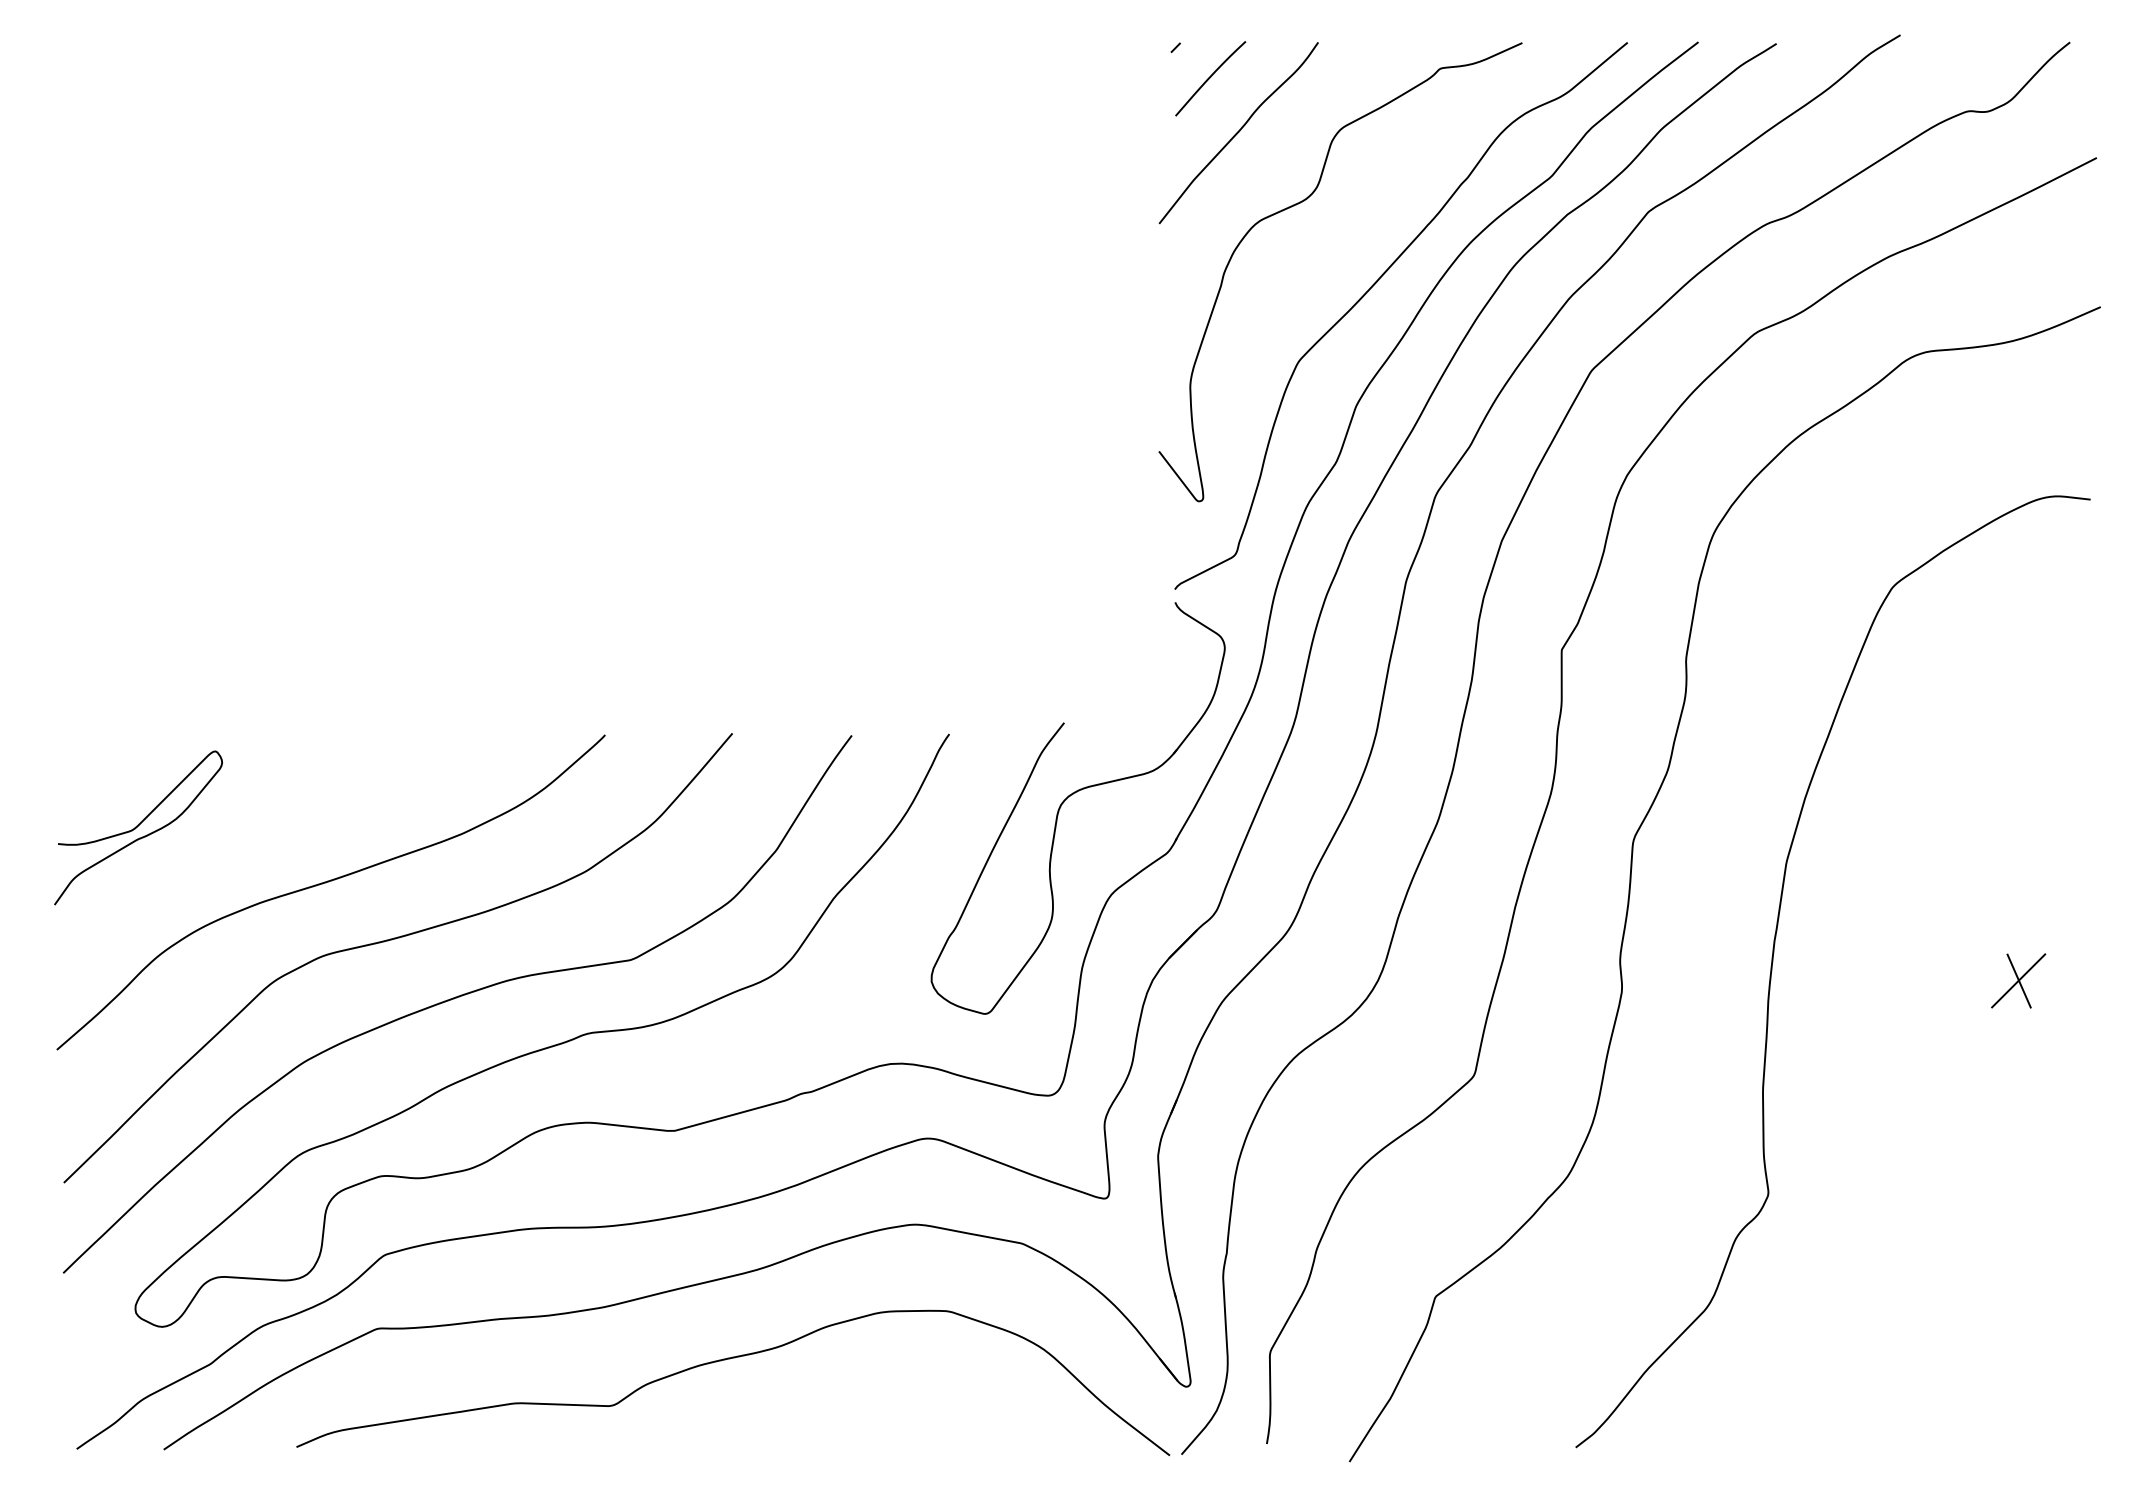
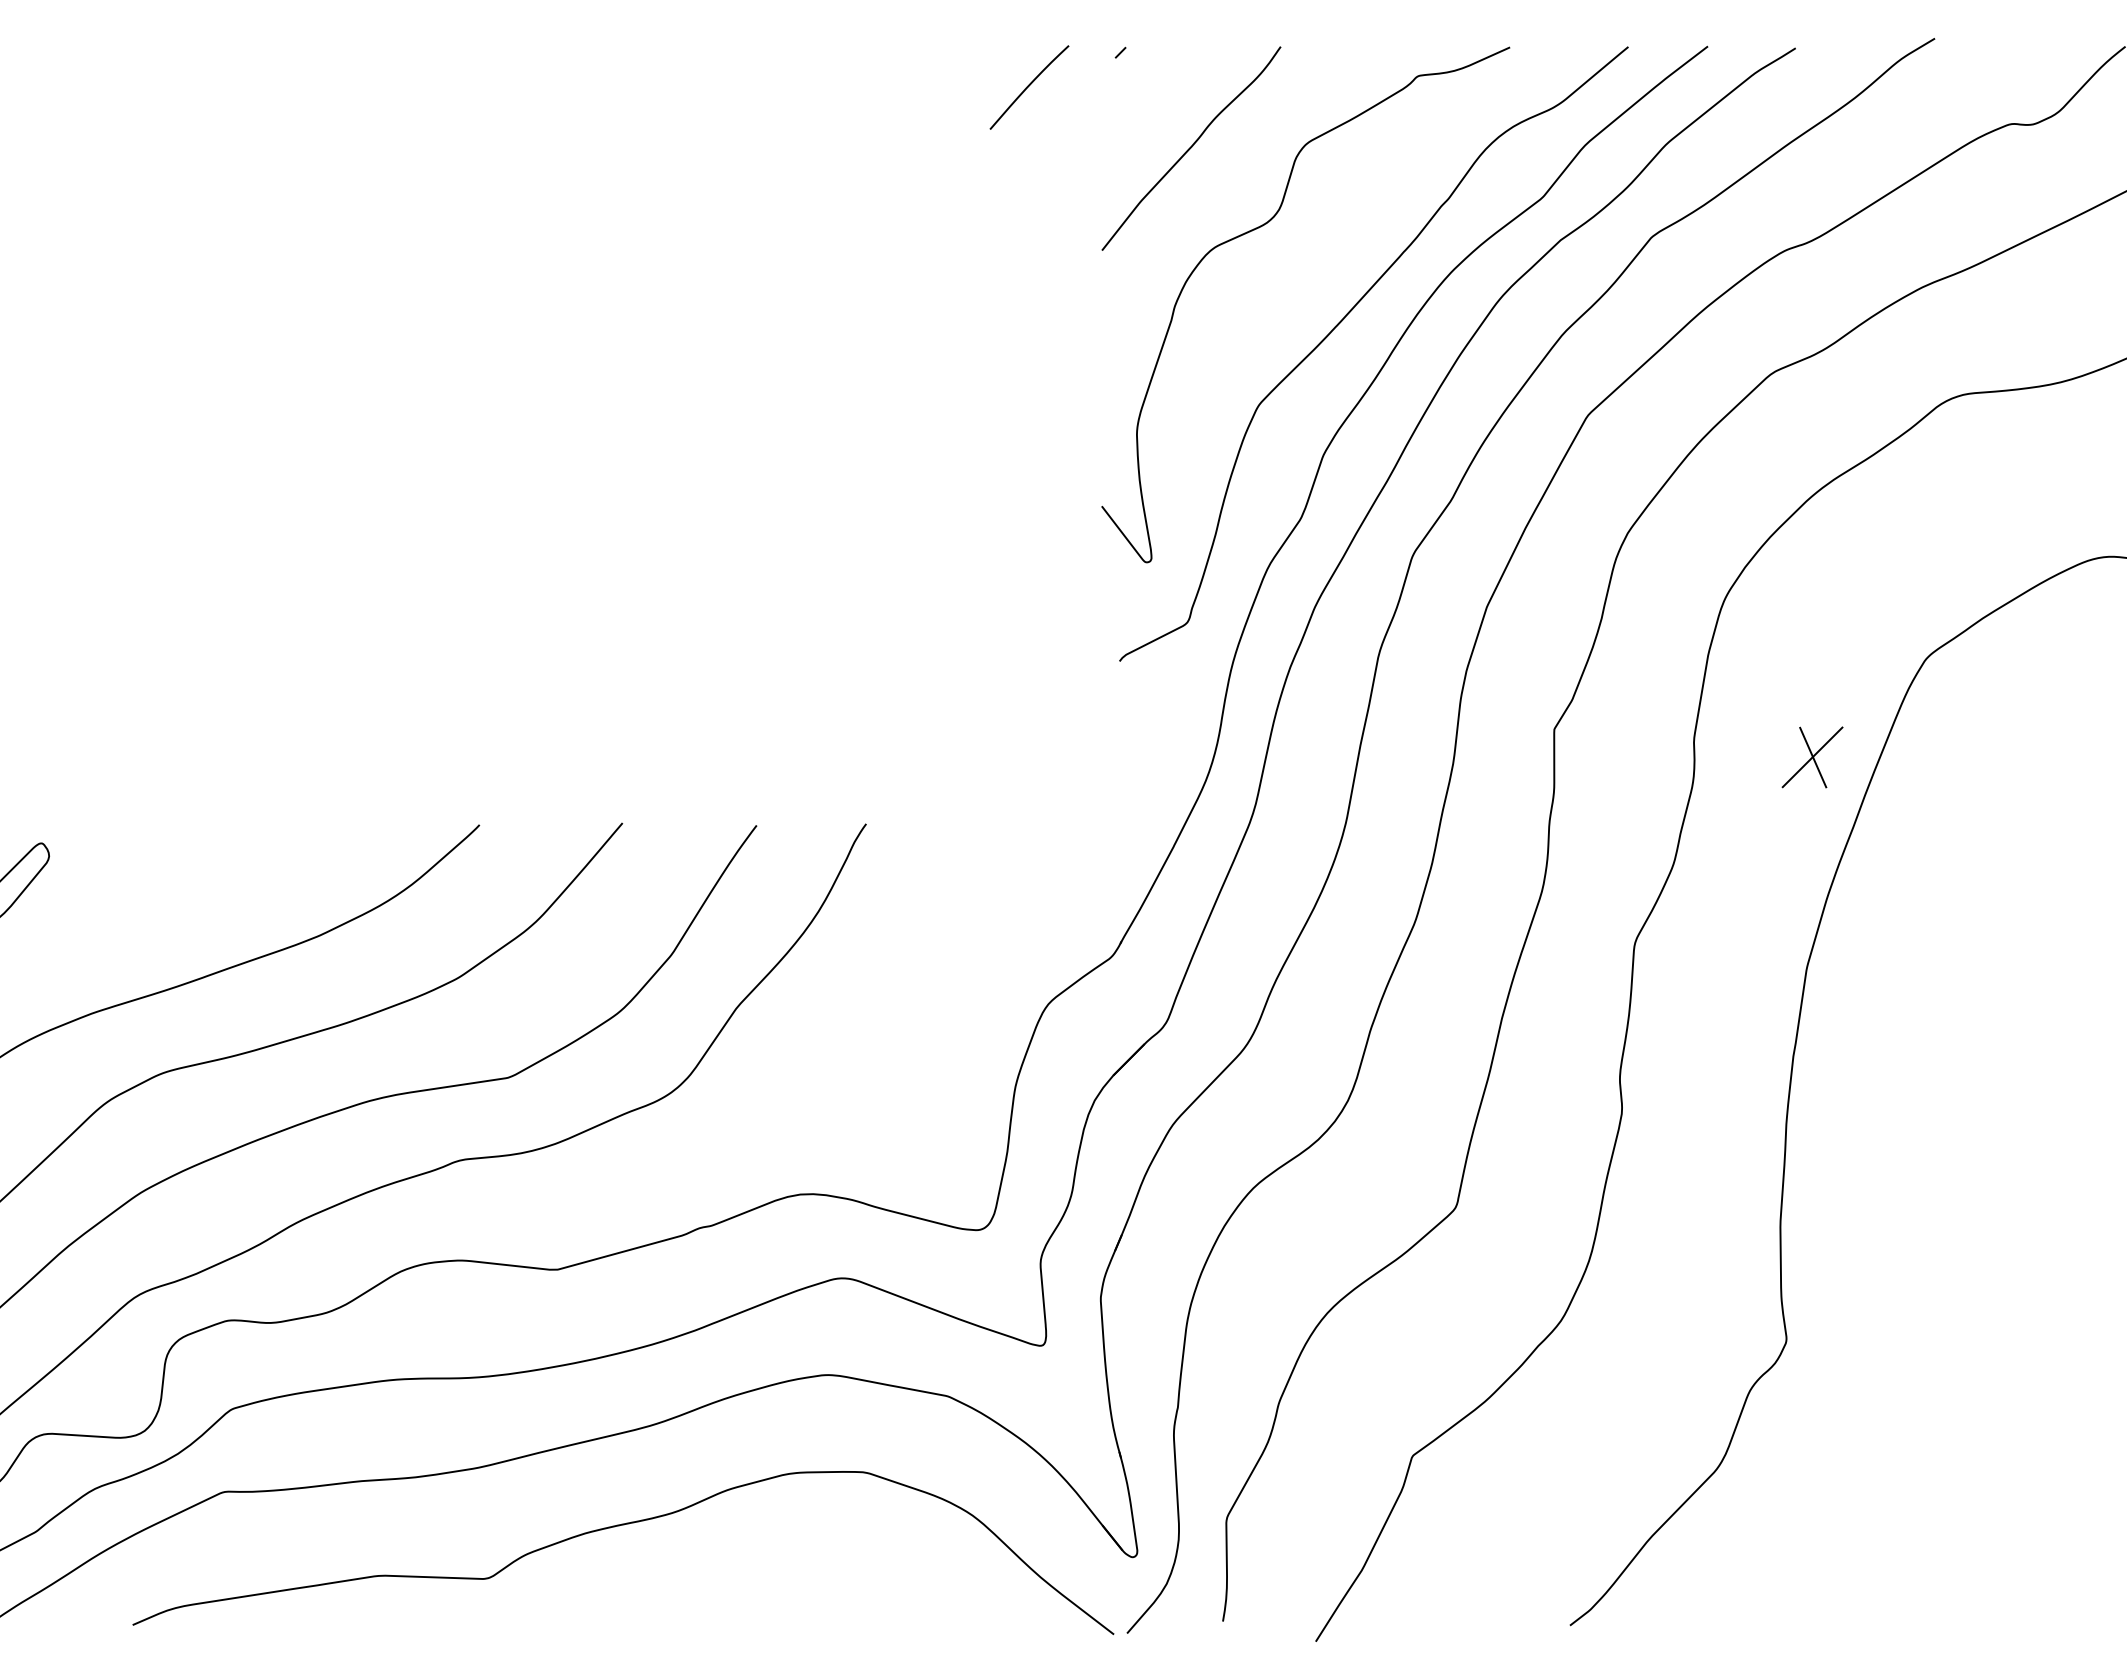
curve: (1210, 78) -> (1029, 87), moved
part: (1069, 797) -> (1001, 895), removed
part: (2018, 980) -> (1812, 756), moved

